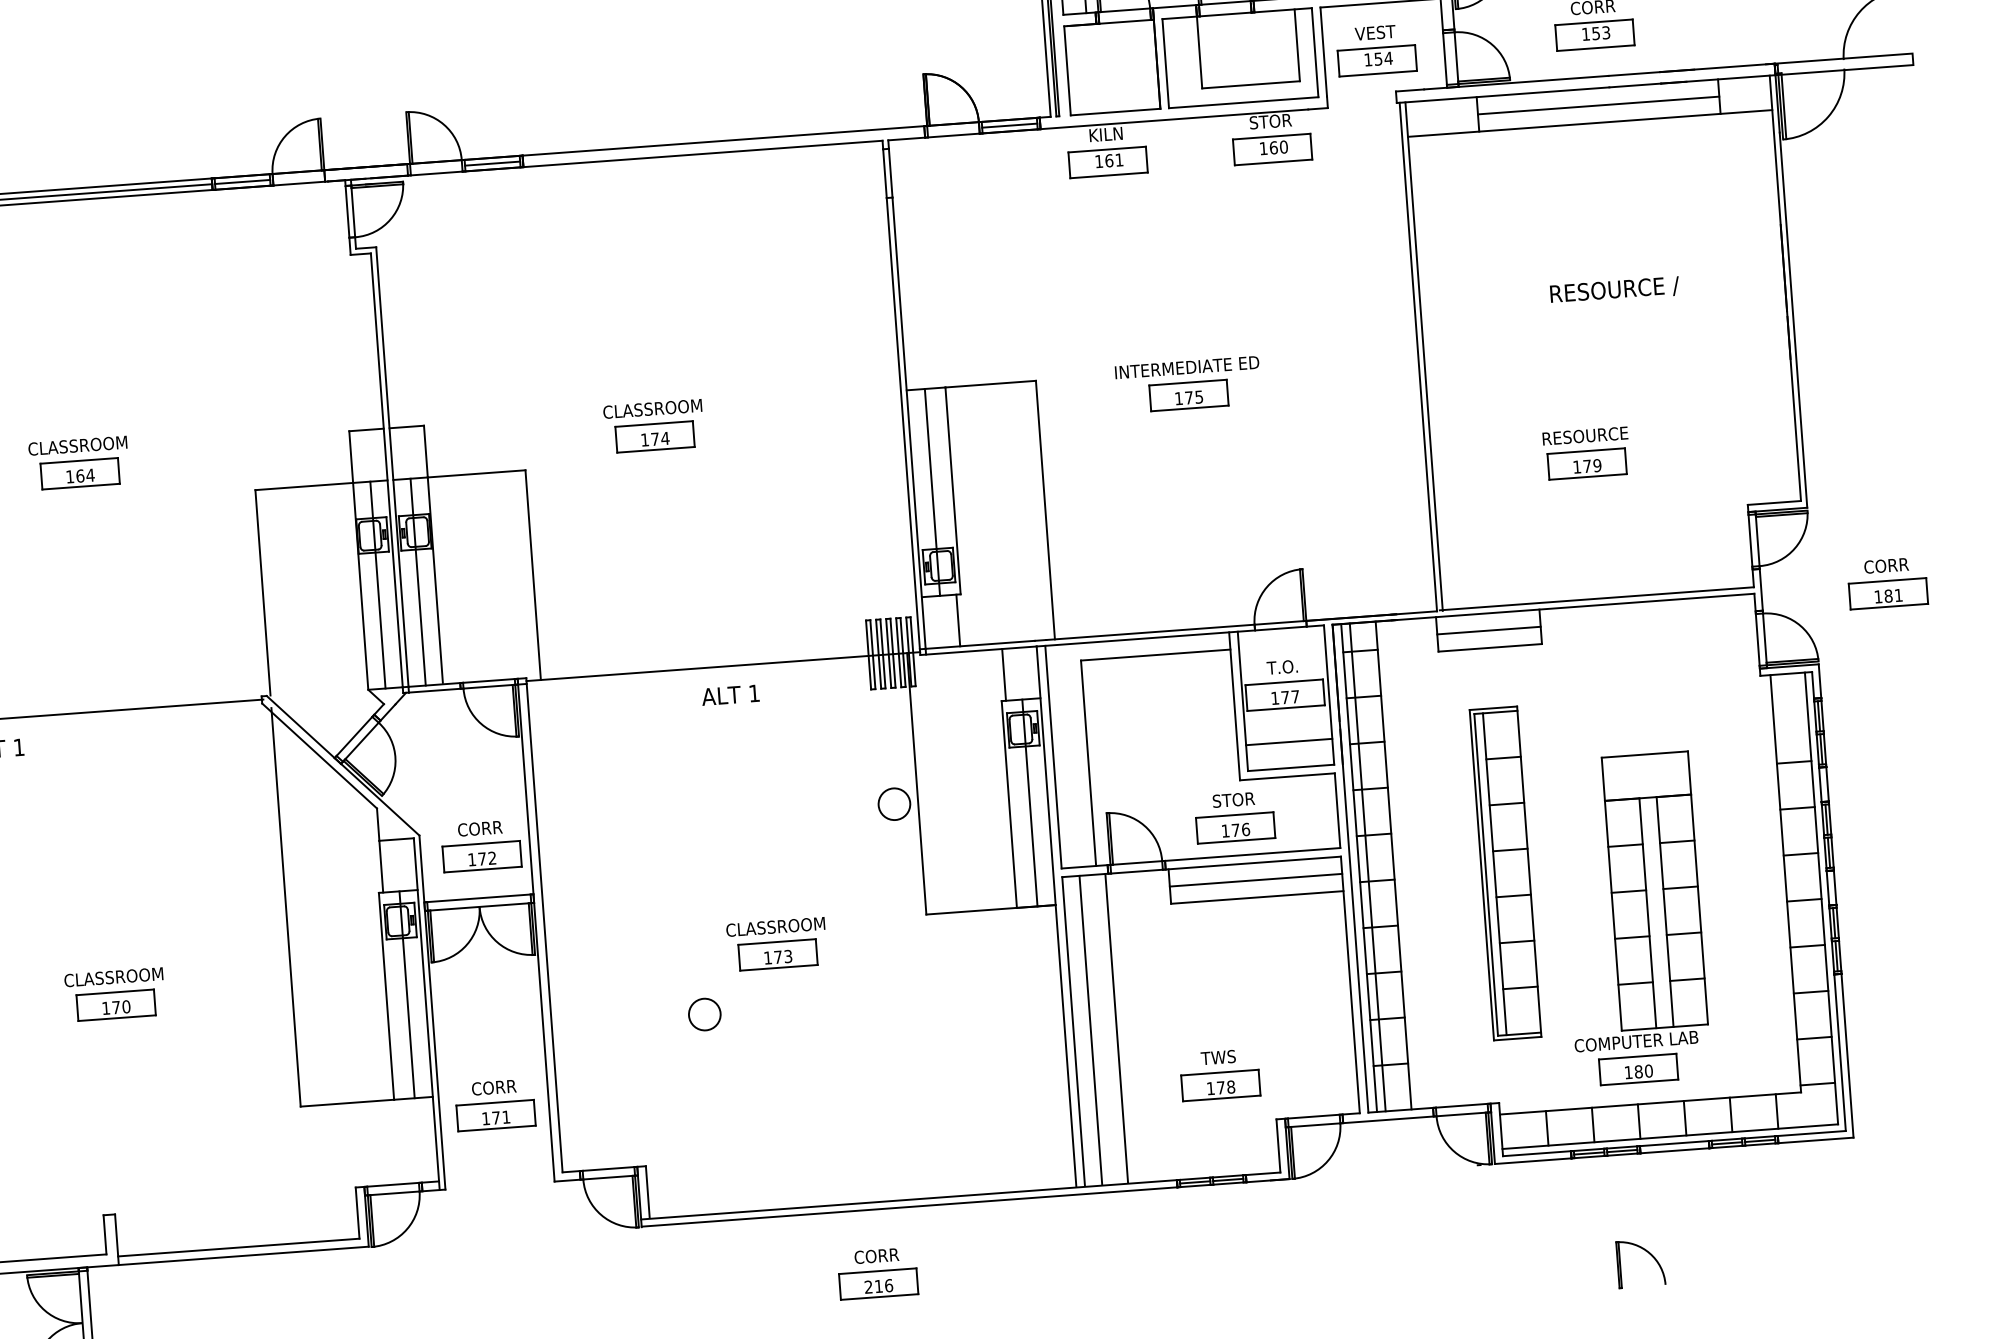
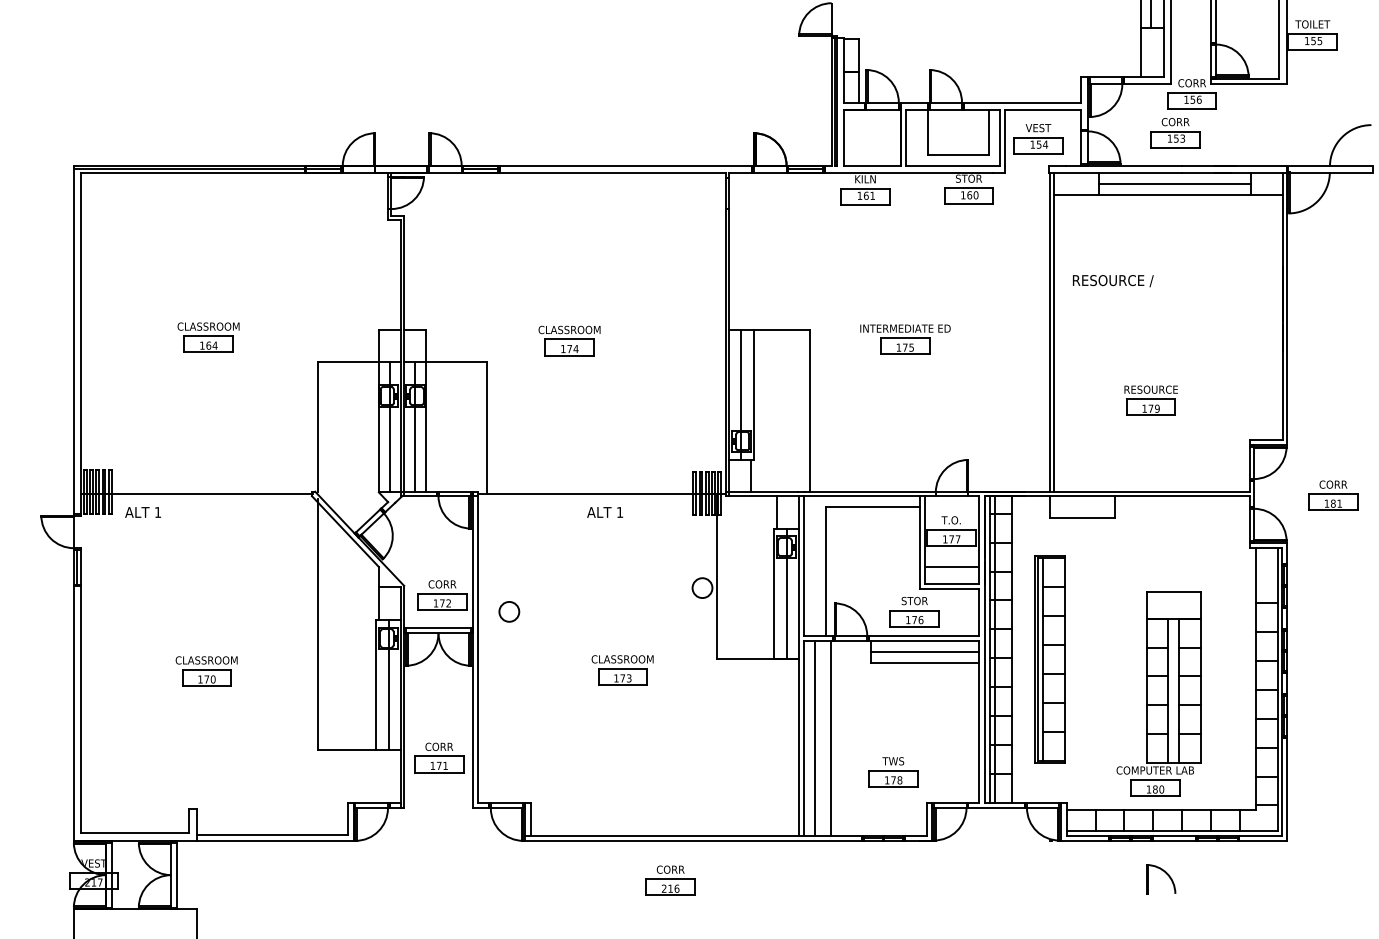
text: (1615, 291) -> (1113, 281), moved
line: (1488, 630) -> (1081, 506), removed
part: (1504, 873) -> (1049, 659), moved
circle: (705, 1013) -> (509, 611), moved
part: (1649, 1255) -> (1166, 874), moved

